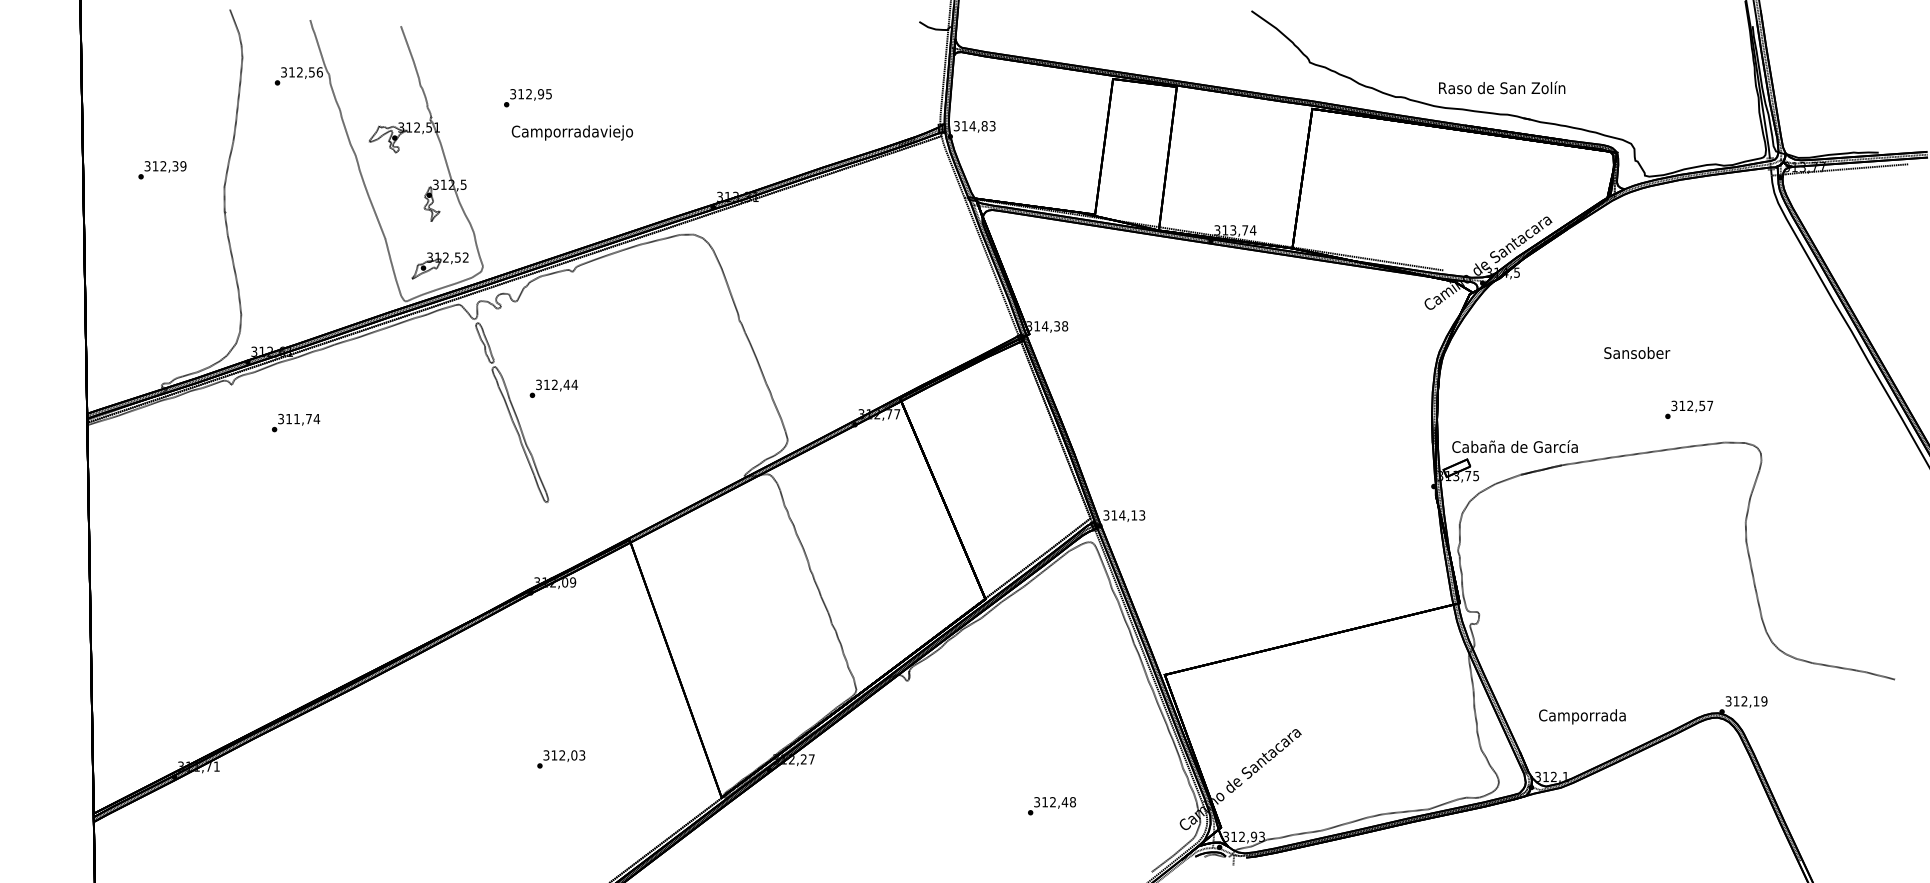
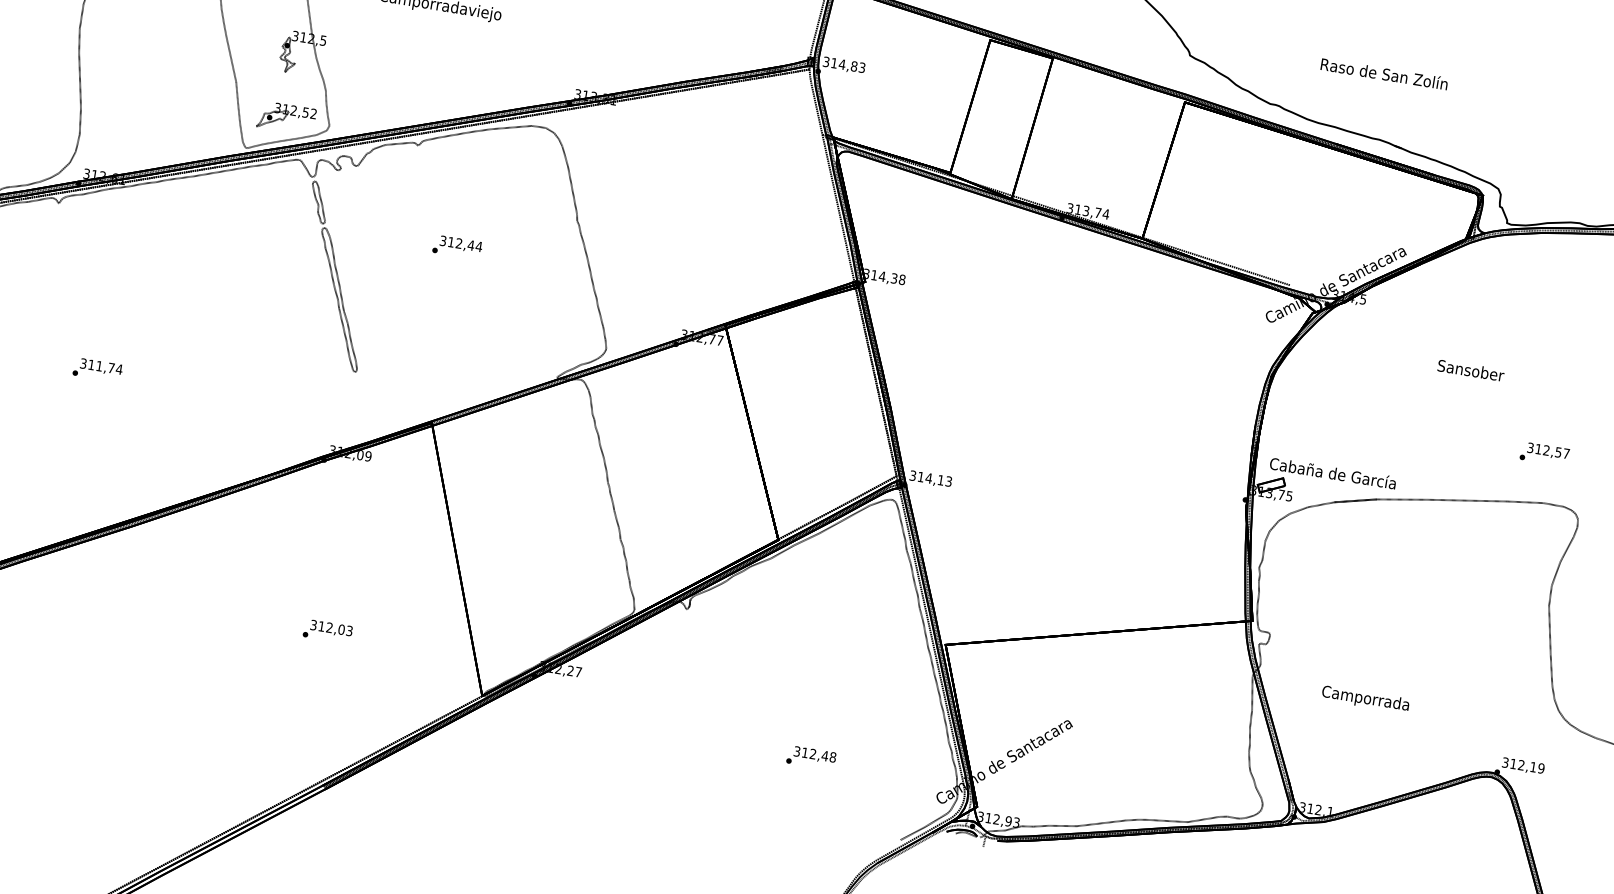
text: (1502, 87) -> (1384, 73), moved
text: (1637, 352) -> (1471, 370), moved
text: (553, 388) -> (457, 246), moved
text: (1689, 409) -> (1545, 453), moved
text: (296, 422) -> (98, 369), moved
text: (1582, 716) -> (1365, 699), moved

